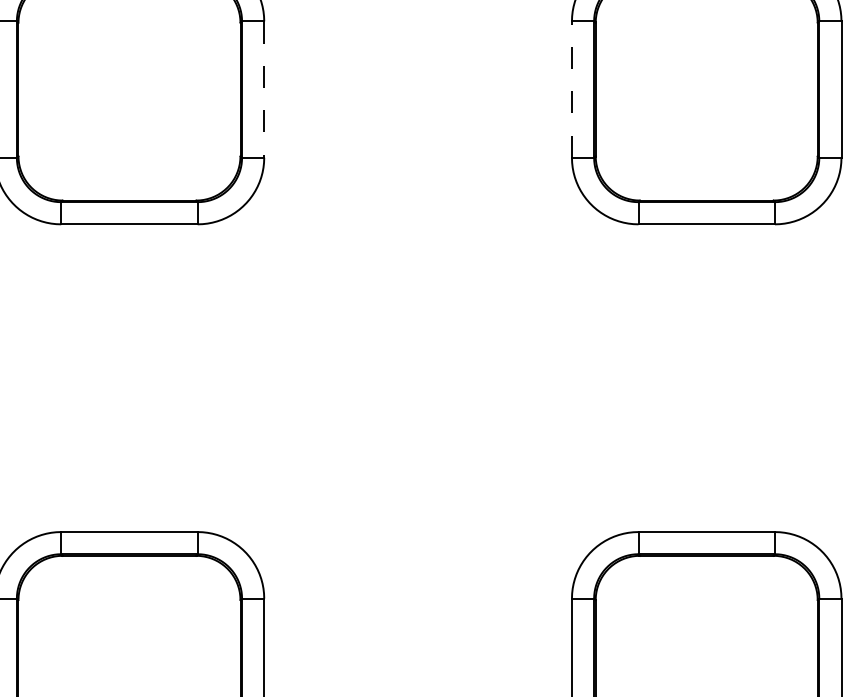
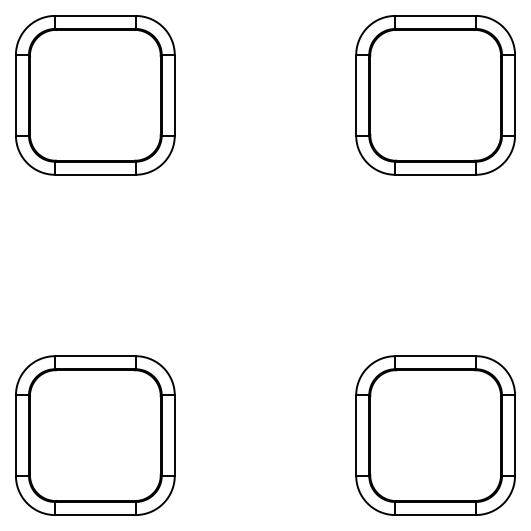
line: (572, 88) -> (356, 94), dashed -> solid
line: (263, 89) -> (174, 95), dashed -> solid

